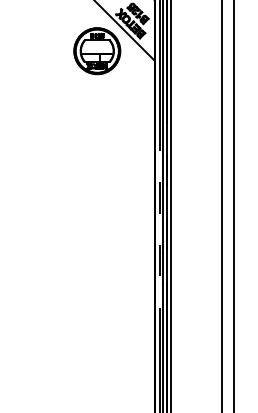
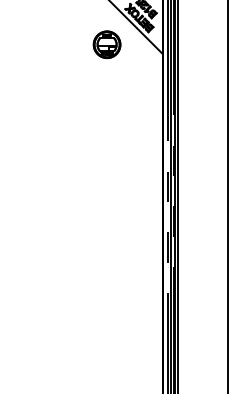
part: (97, 51) -> (107, 44), size x0.6

